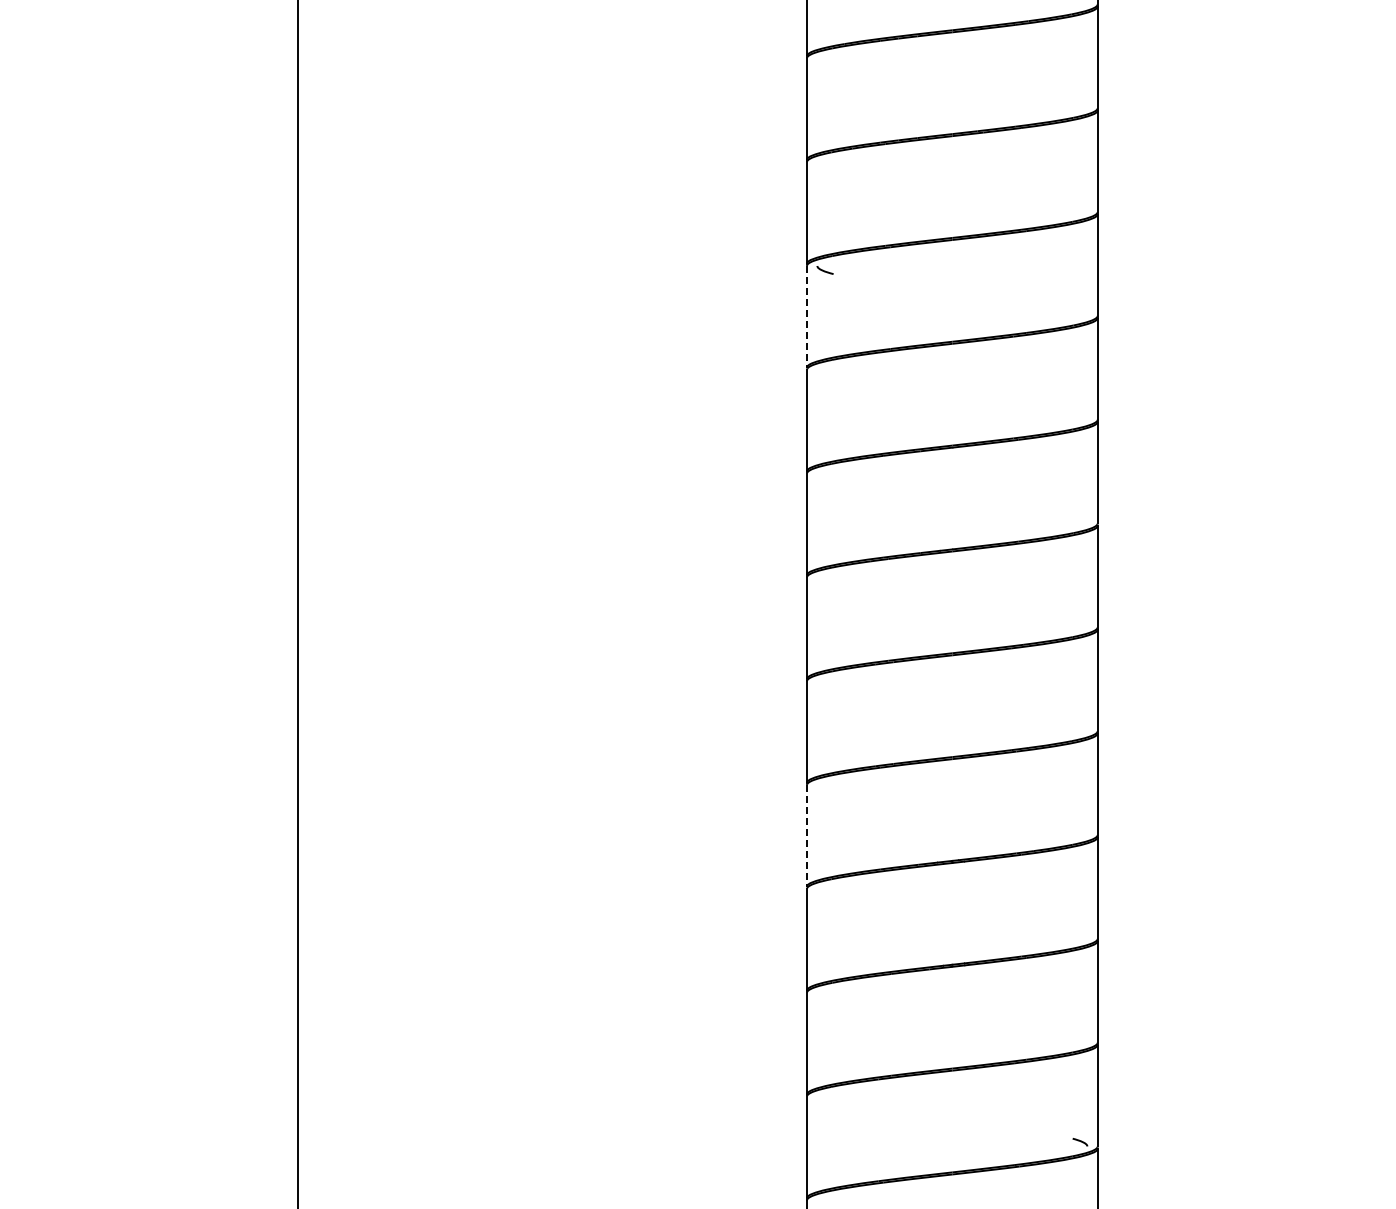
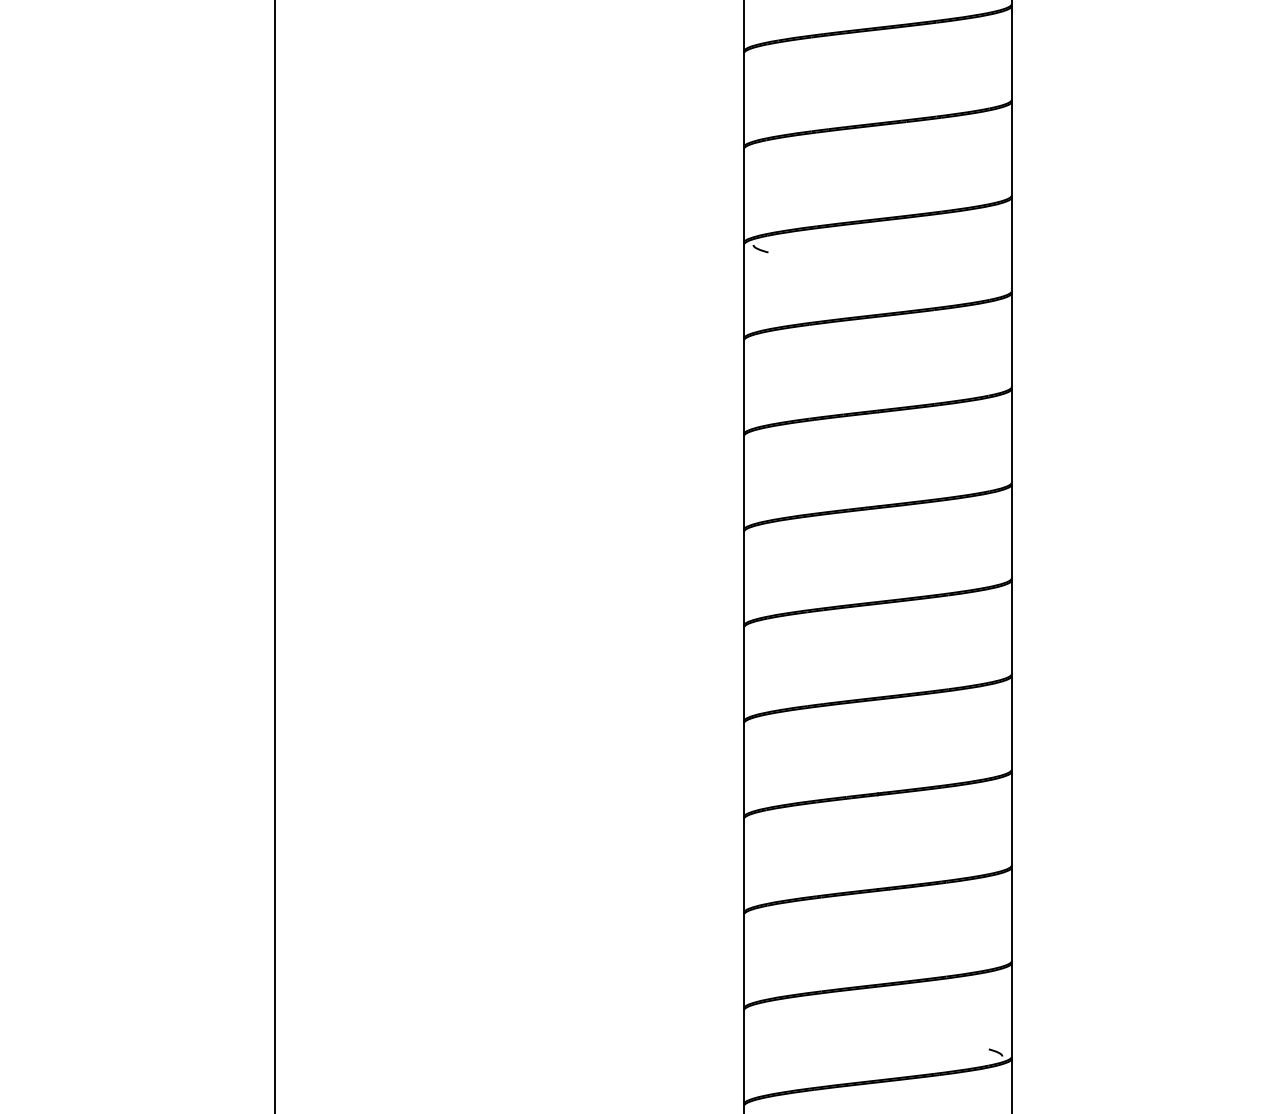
line: (807, 316) -> (744, 291), dashed -> solid
line: (807, 836) -> (744, 770), dashed -> solid

